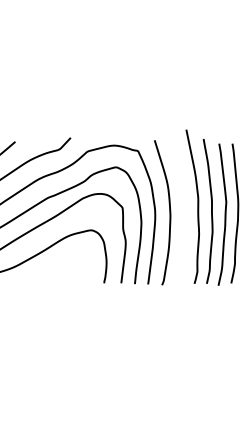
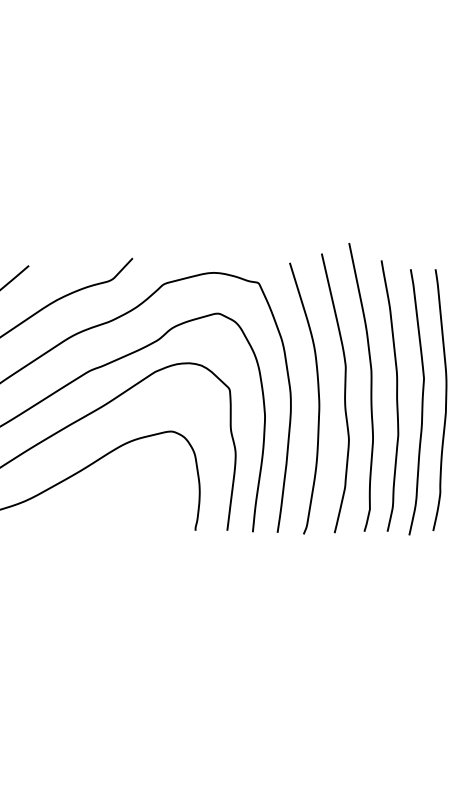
curve: (183, 209) -> (343, 392), added

